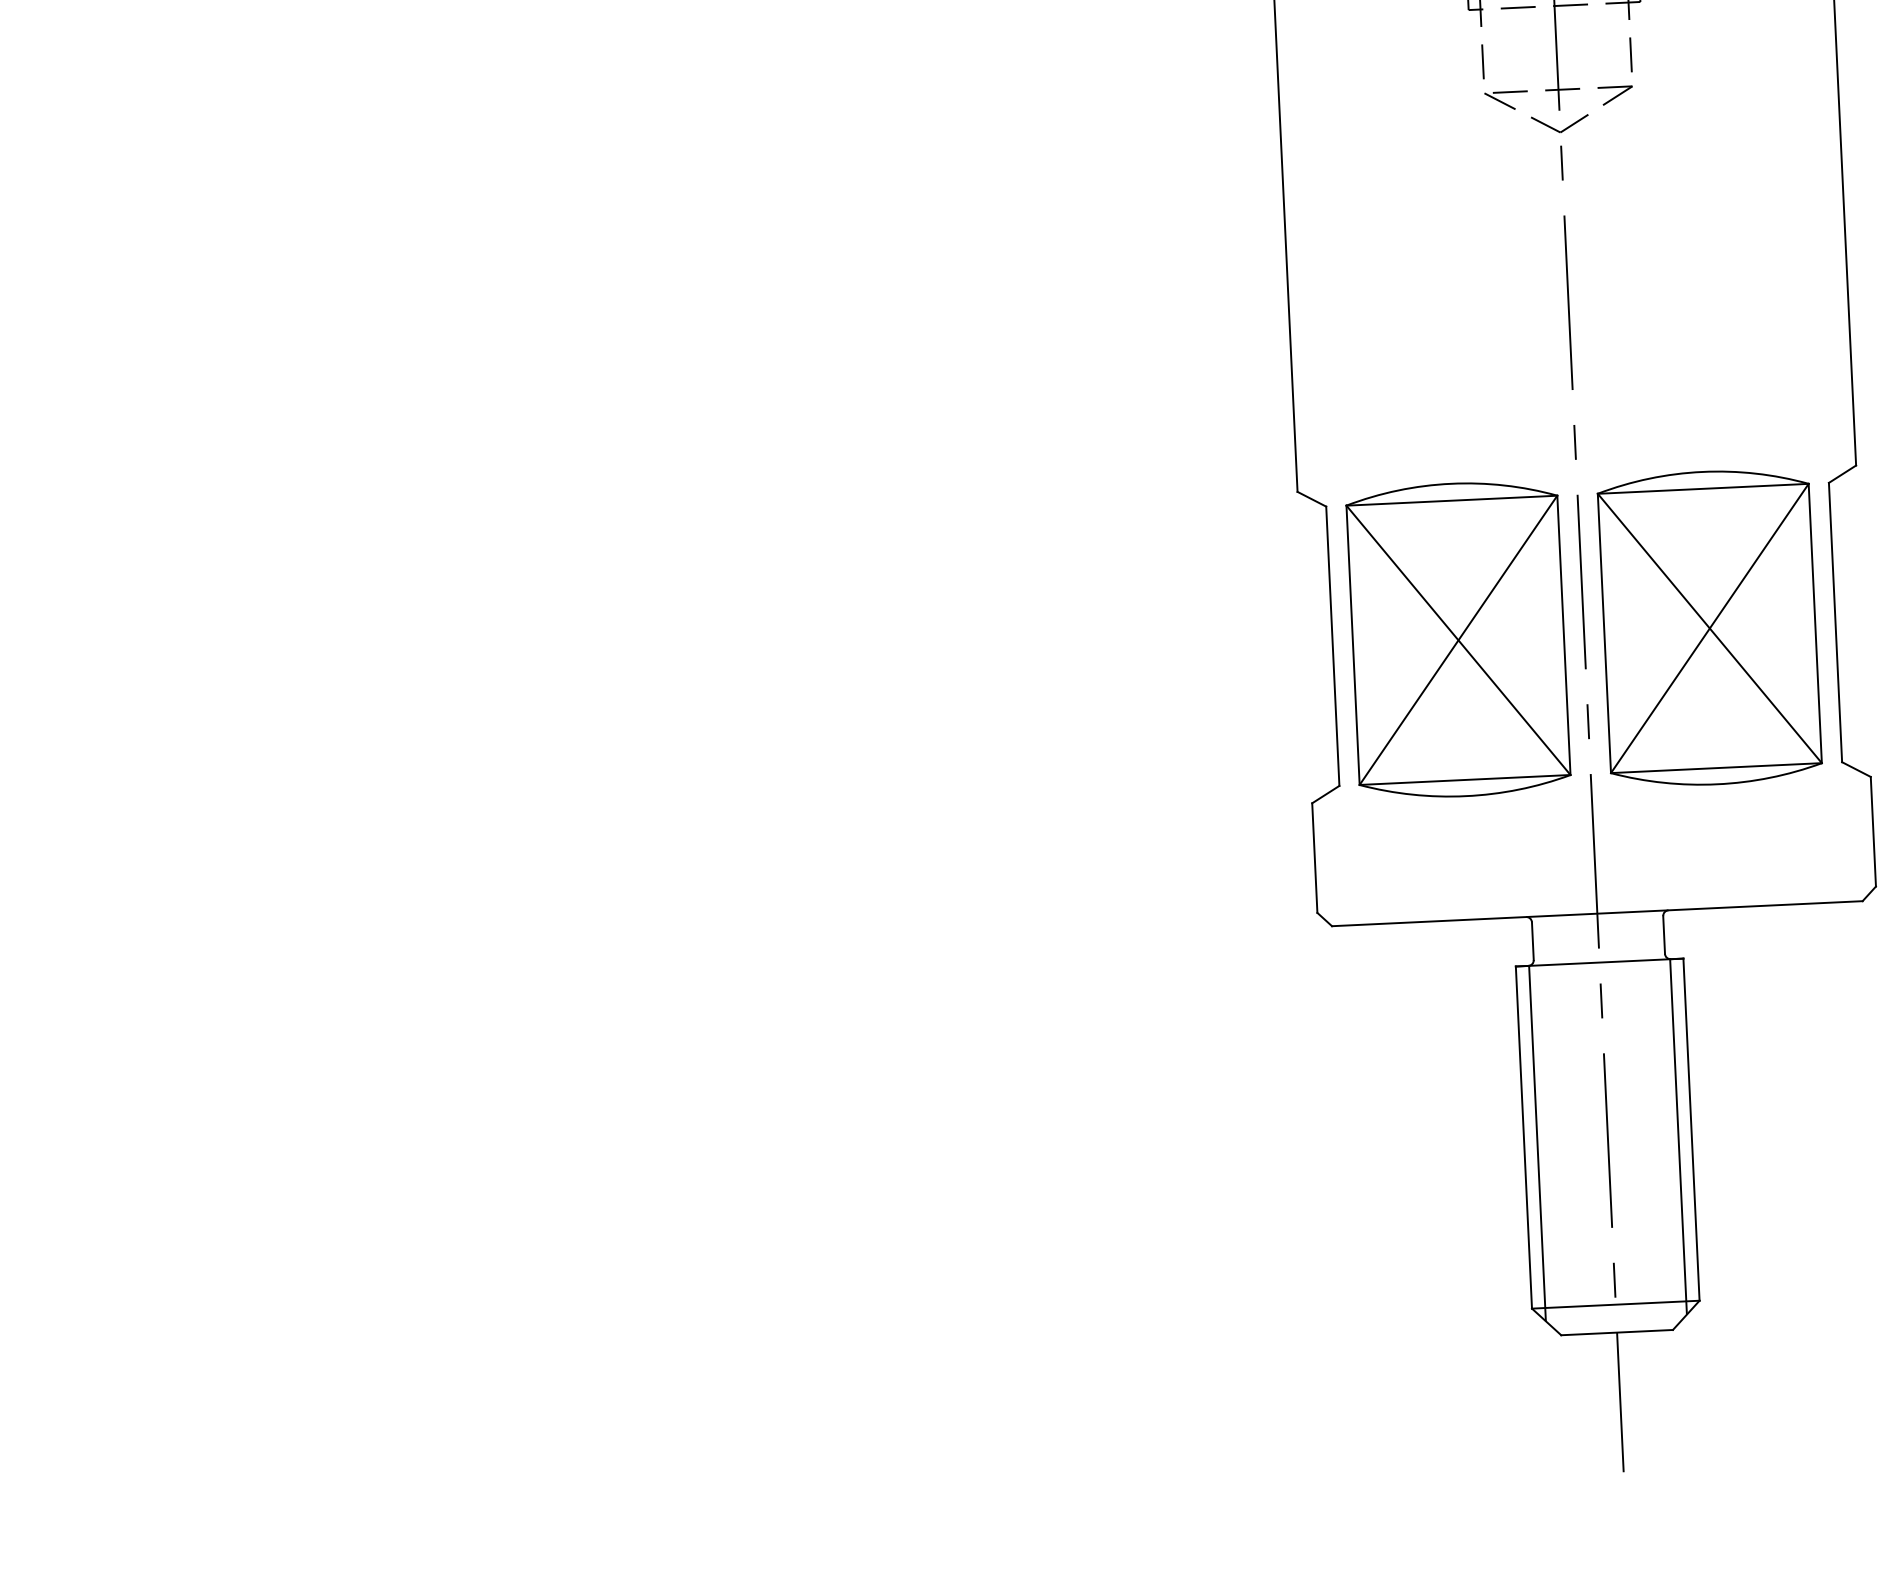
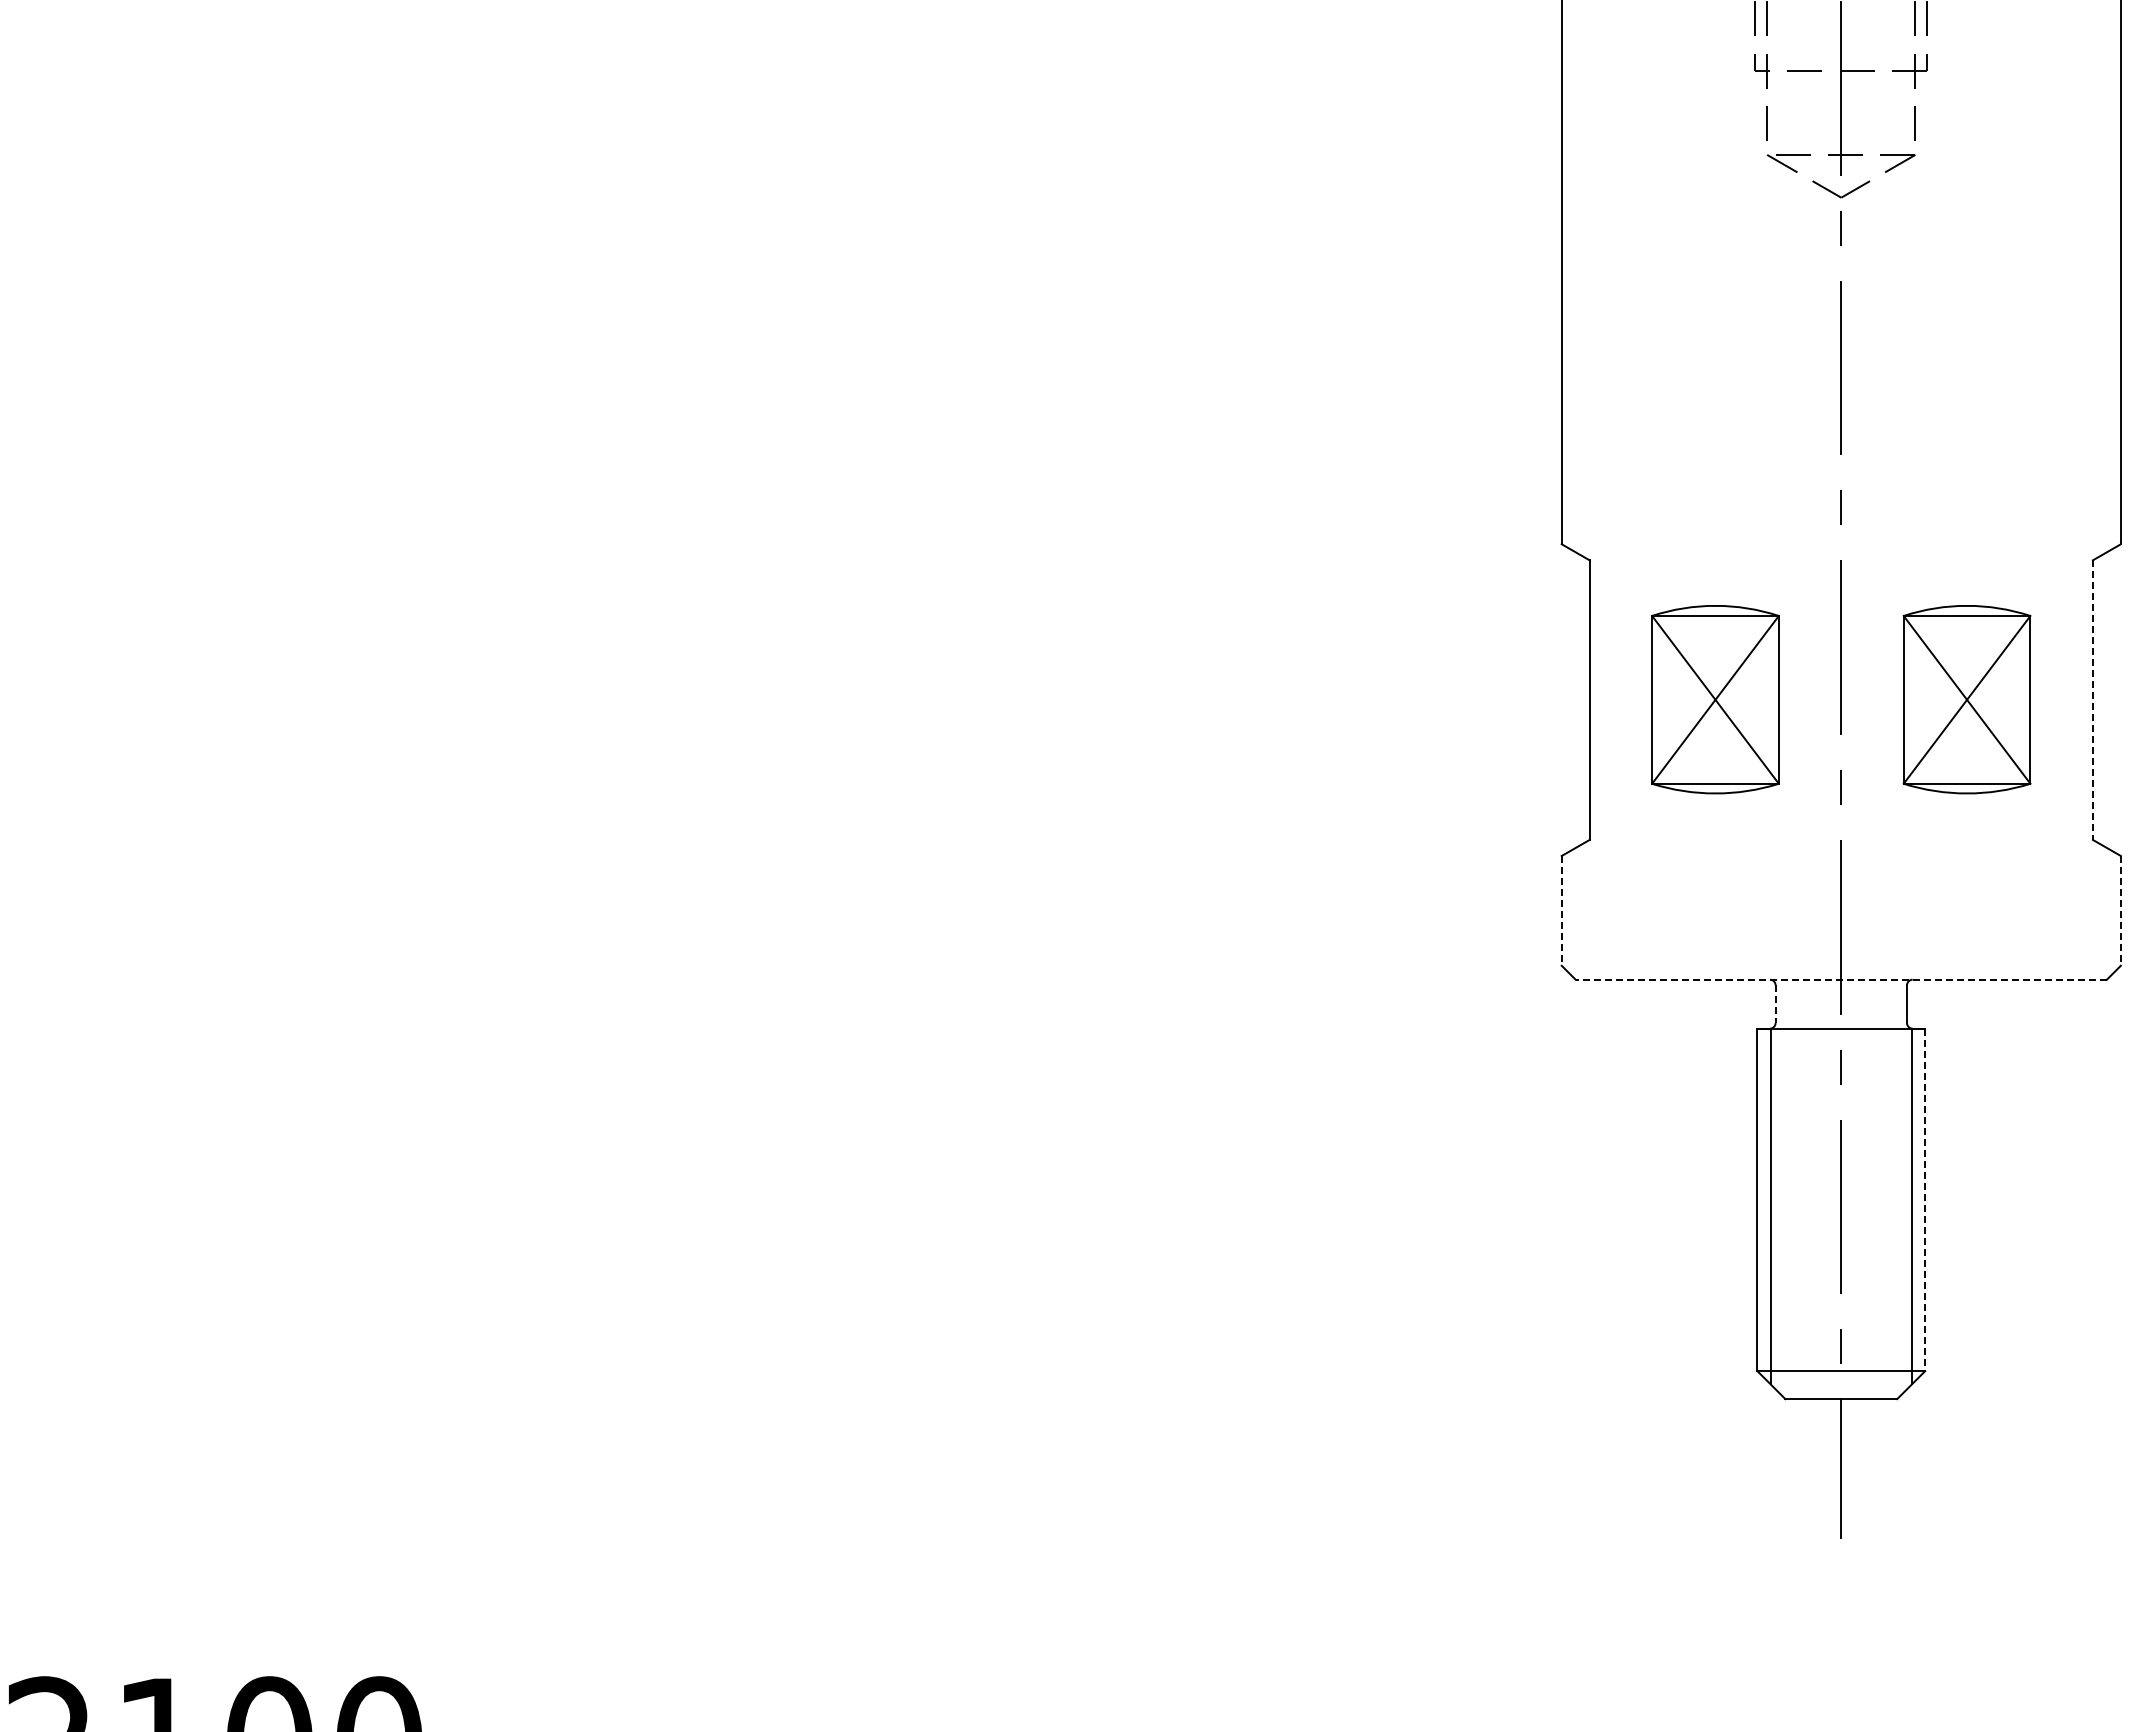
line: (1835, 622) -> (2092, 700), solid -> dashed
part: (1709, 627) -> (1966, 699), size x0.6
part: (1458, 639) -> (1715, 699), size x0.6
line: (1872, 831) -> (2120, 910), solid -> dashed
line: (1314, 857) -> (1561, 910), solid -> dashed
line: (1597, 913) -> (1841, 979), solid -> dashed
line: (1532, 941) -> (1775, 1004), solid -> dashed
line: (1691, 1130) -> (1925, 1200), solid -> dashed

